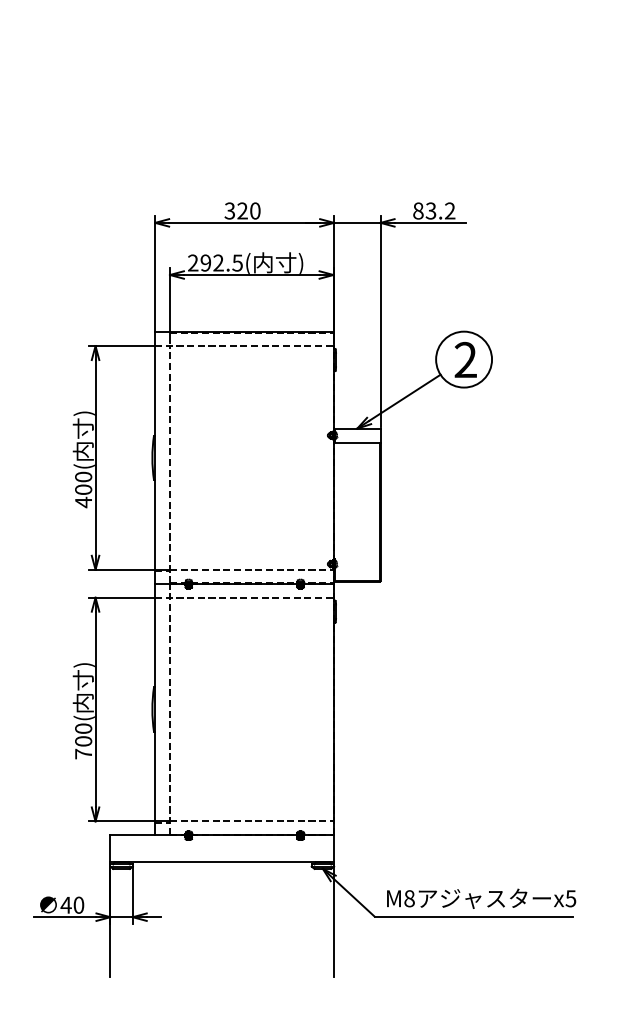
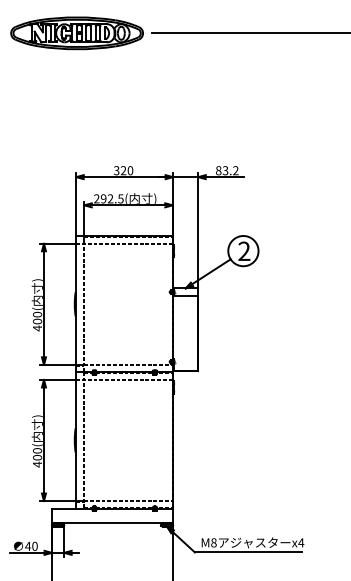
text: (83, 753) -> (37, 464), 700( -> 400(
text: (571, 898) -> (301, 542), x5 -> x4

